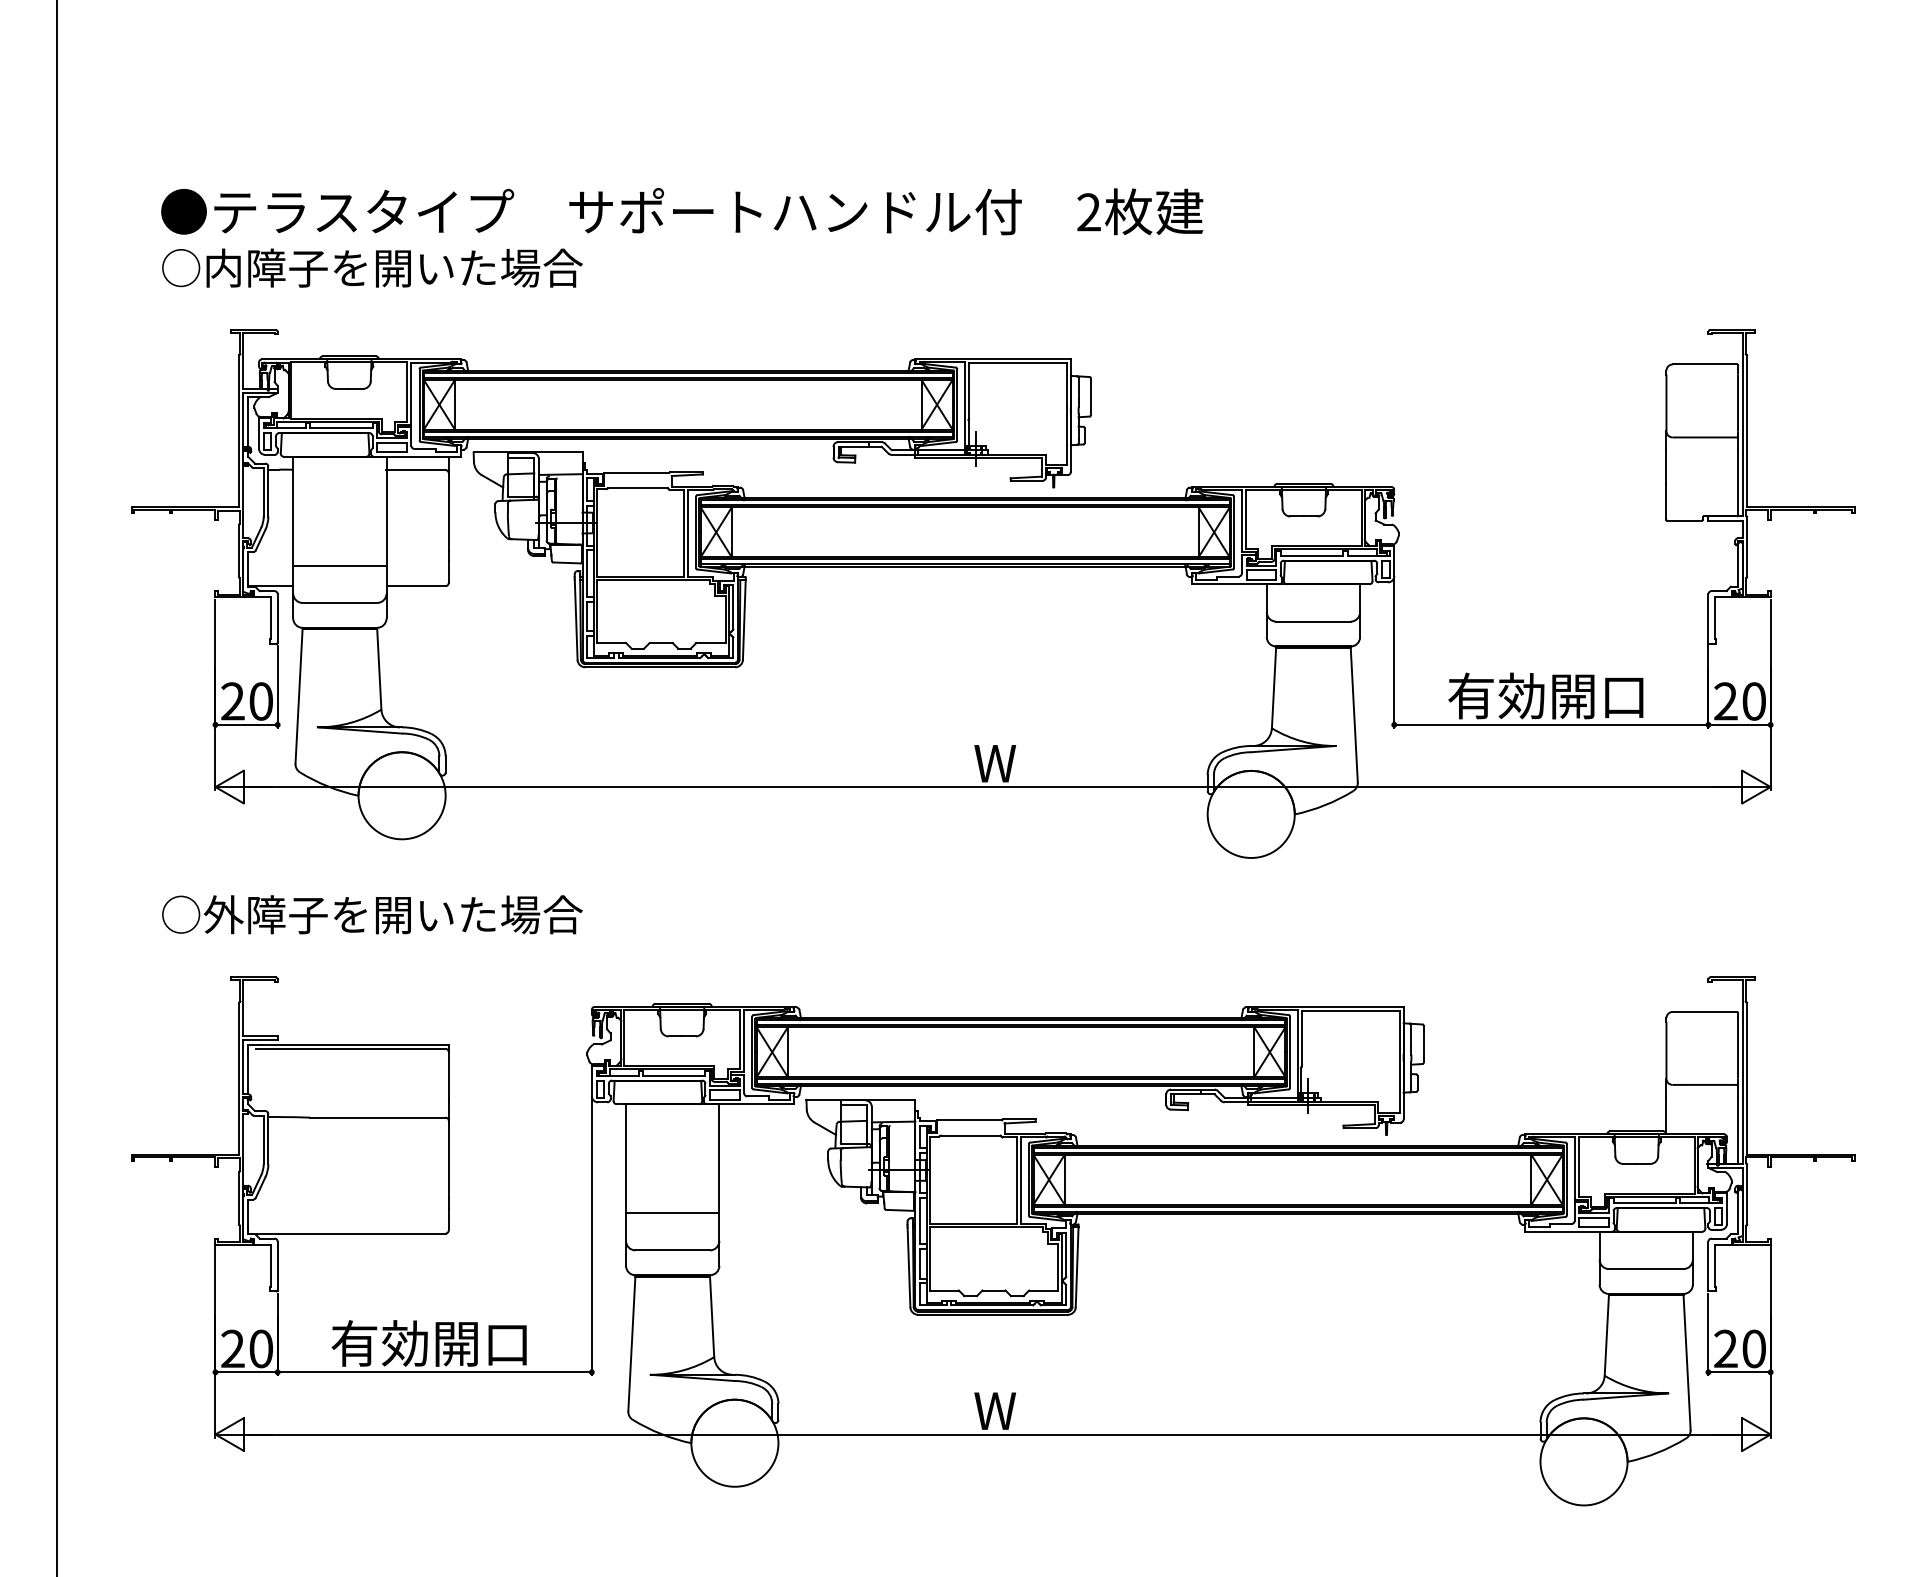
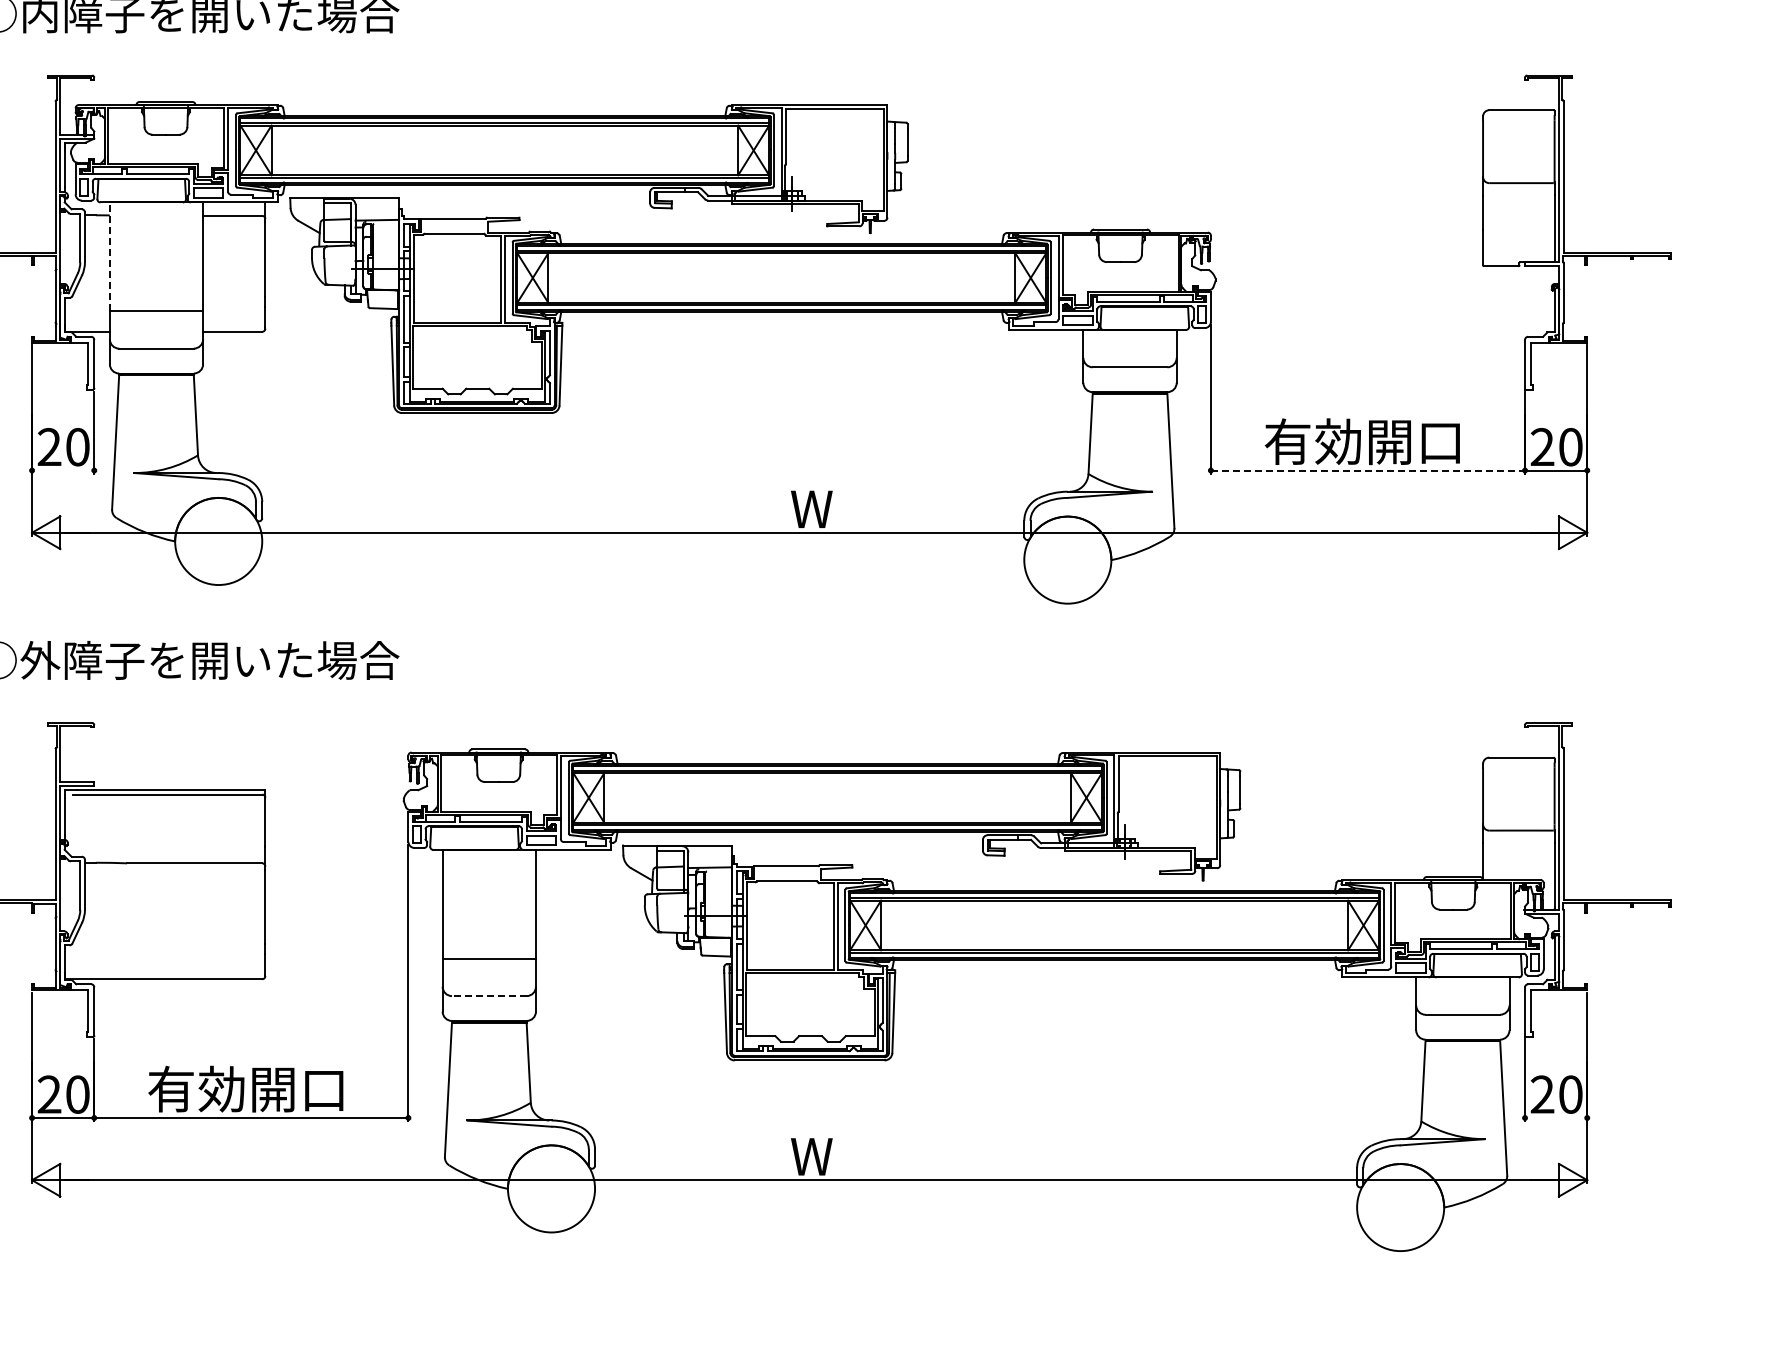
line: (293, 510) -> (110, 256), solid -> dashed
line: (246, 724) -> (63, 470), removed
line: (1551, 724) -> (1368, 470), solid -> dashed
line: (672, 1250) -> (489, 996), solid -> dashed
line: (1739, 1372) -> (1556, 1118), removed

